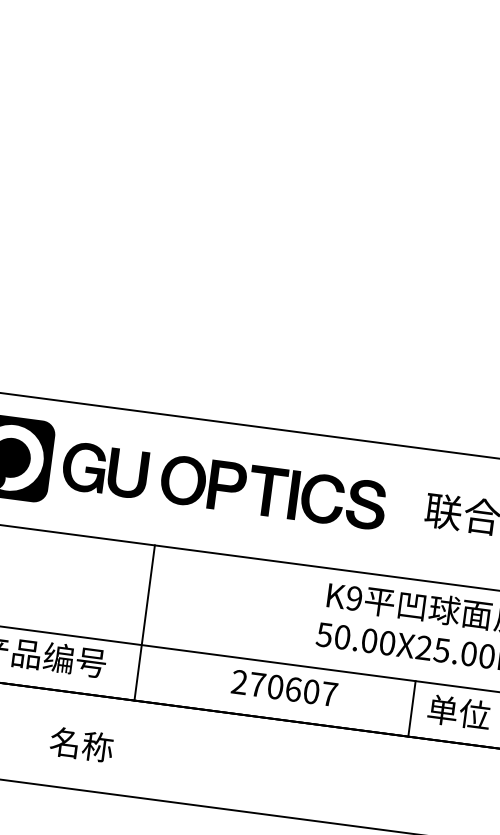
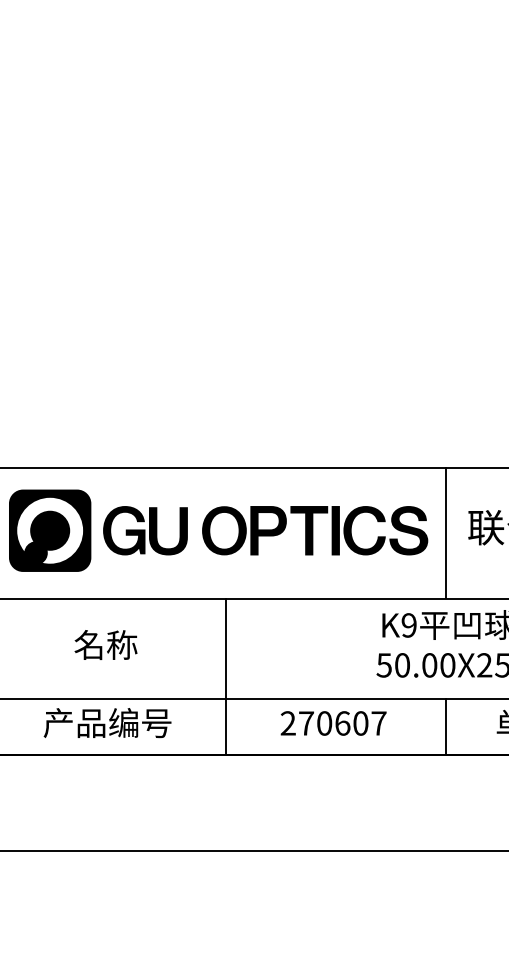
line: (402, 511) -> (445, 532), added
line: (144, 622) -> (226, 676), moved
text: (284, 688) -> (333, 723), moved
line: (411, 709) -> (445, 727), moved
text: (81, 744) -> (105, 644), moved

